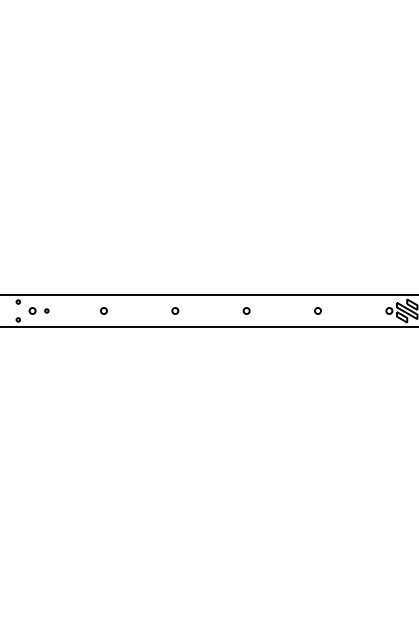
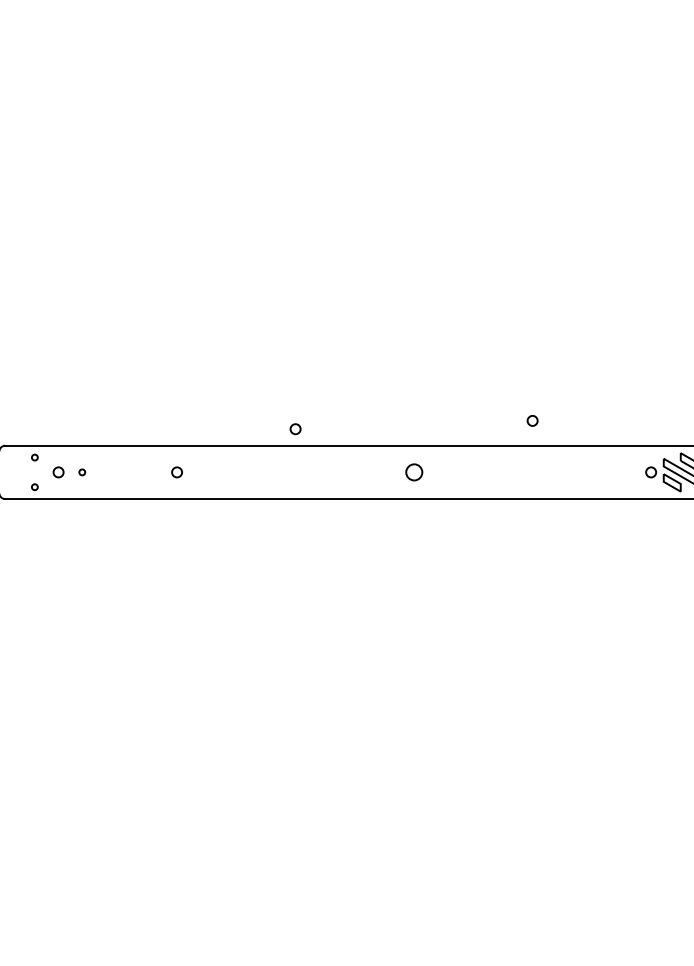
circle: (175, 310) -> (295, 428), moved
circle: (246, 310) -> (413, 471), size x1.6
circle: (317, 310) -> (531, 420), moved

